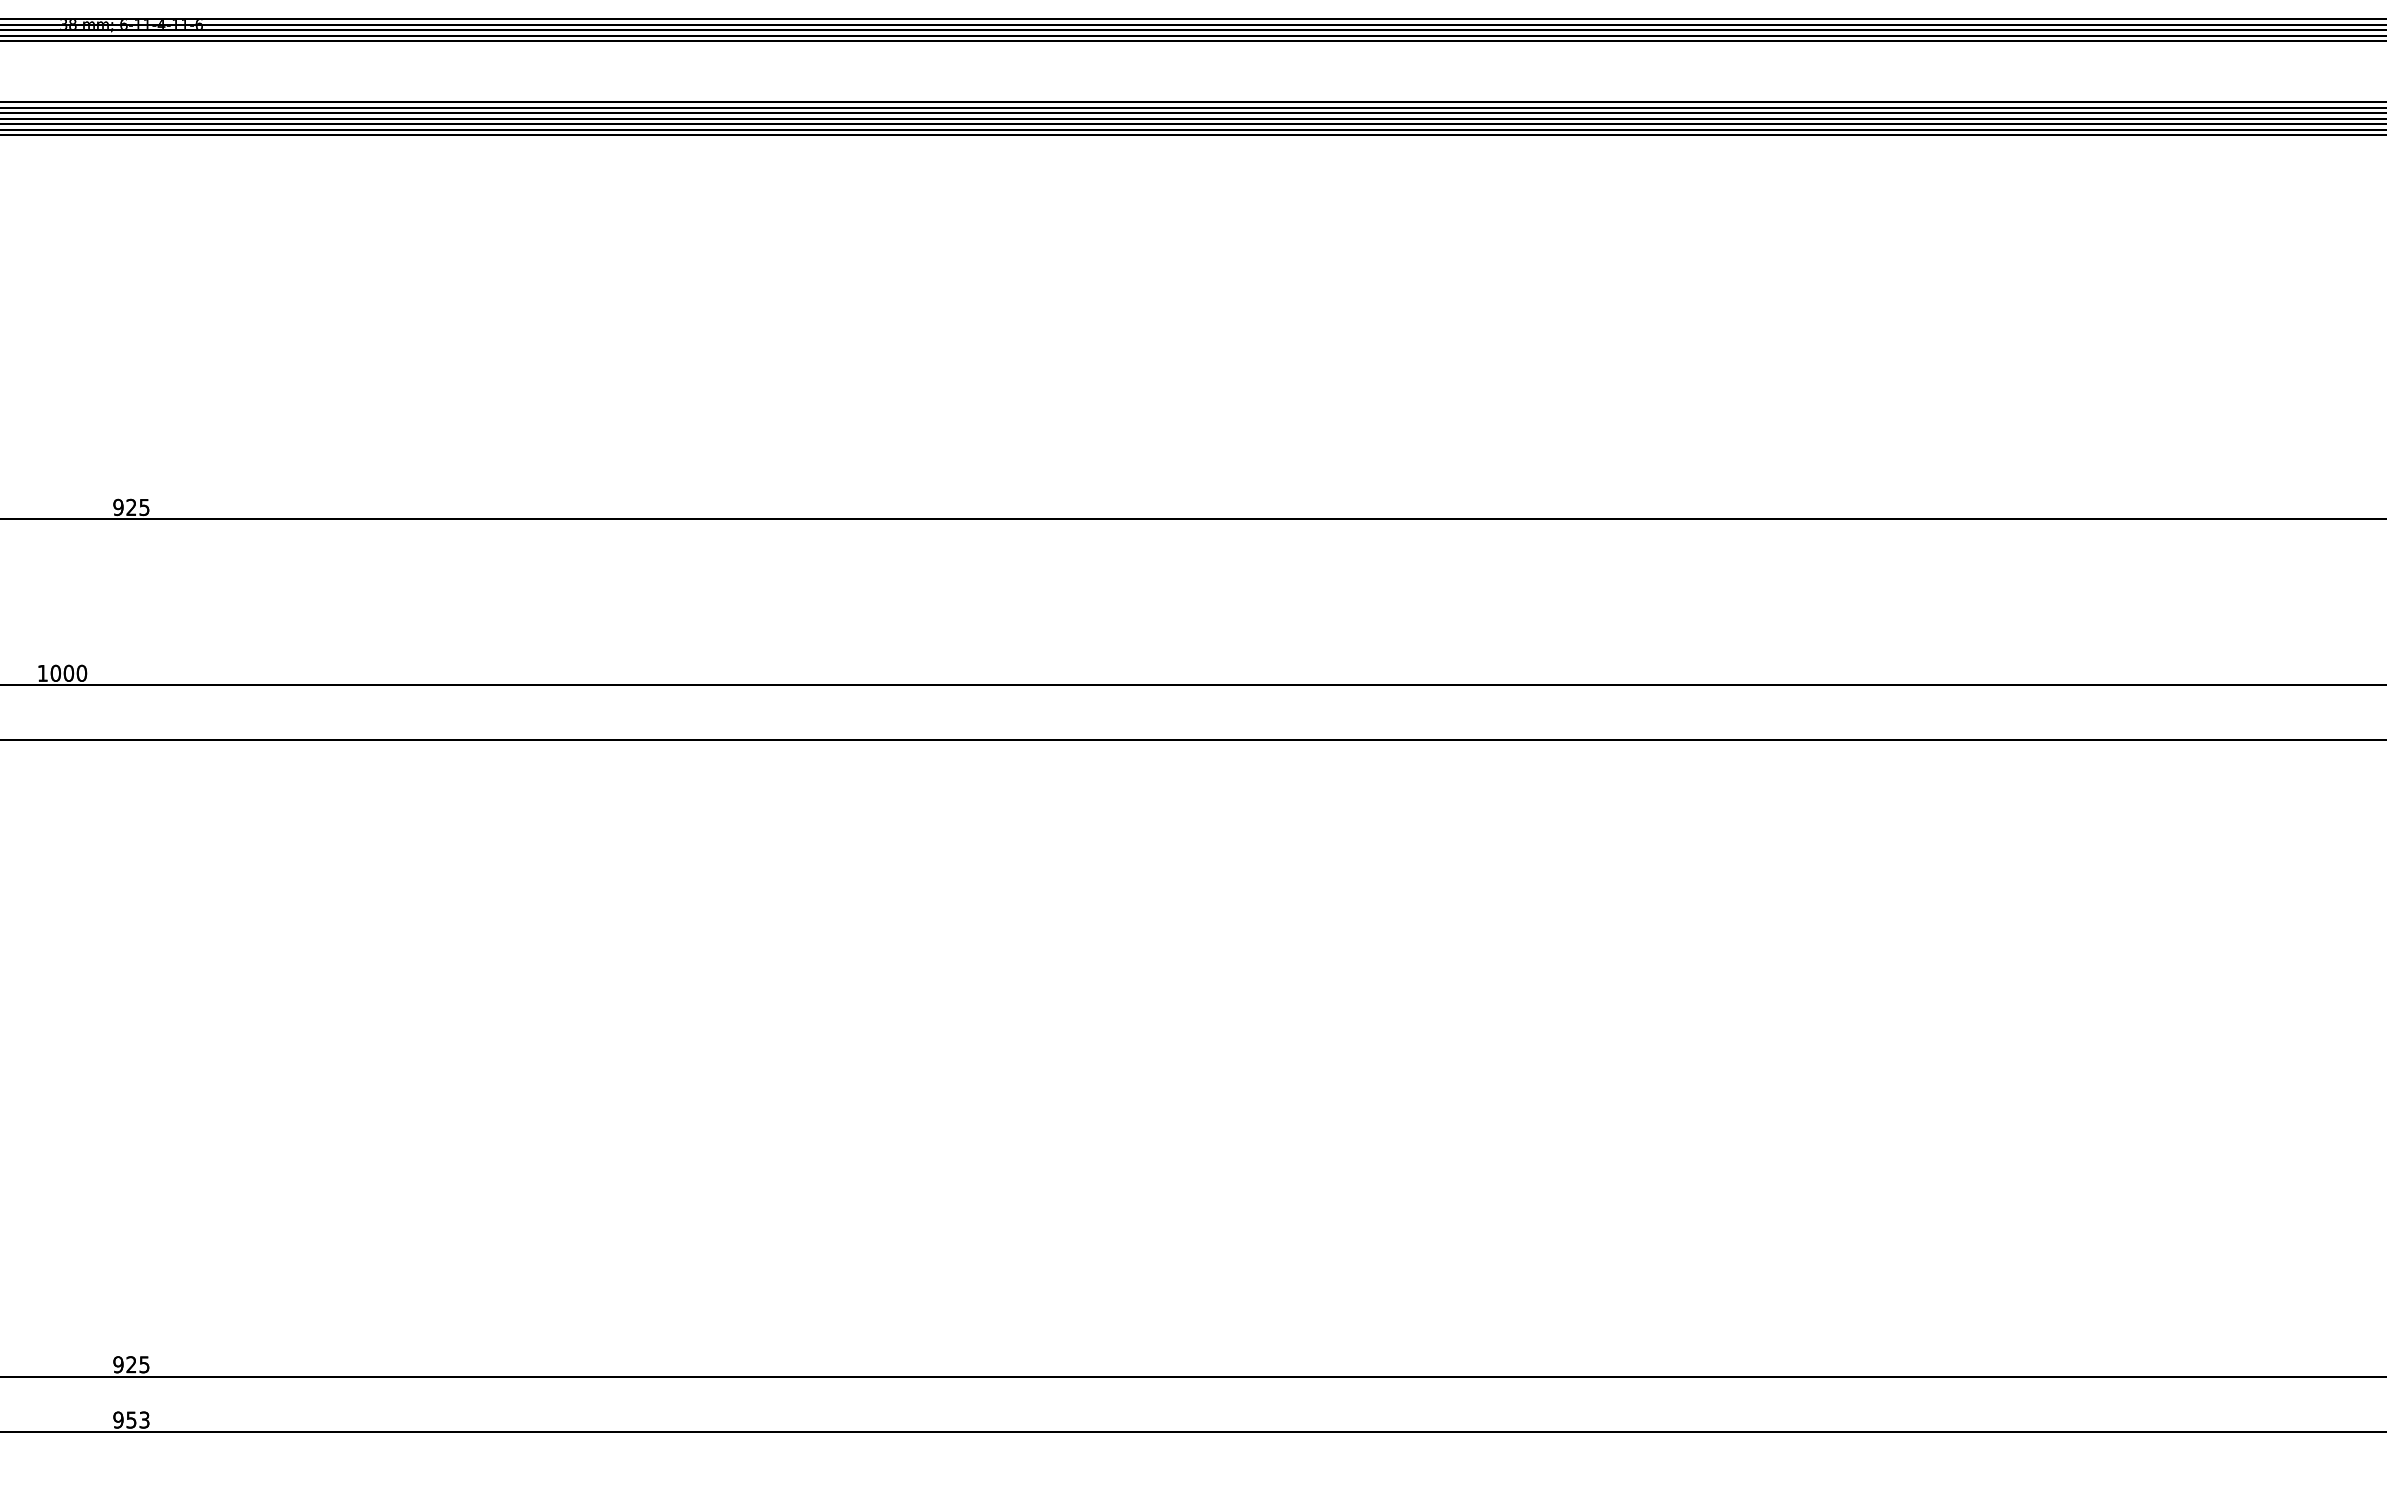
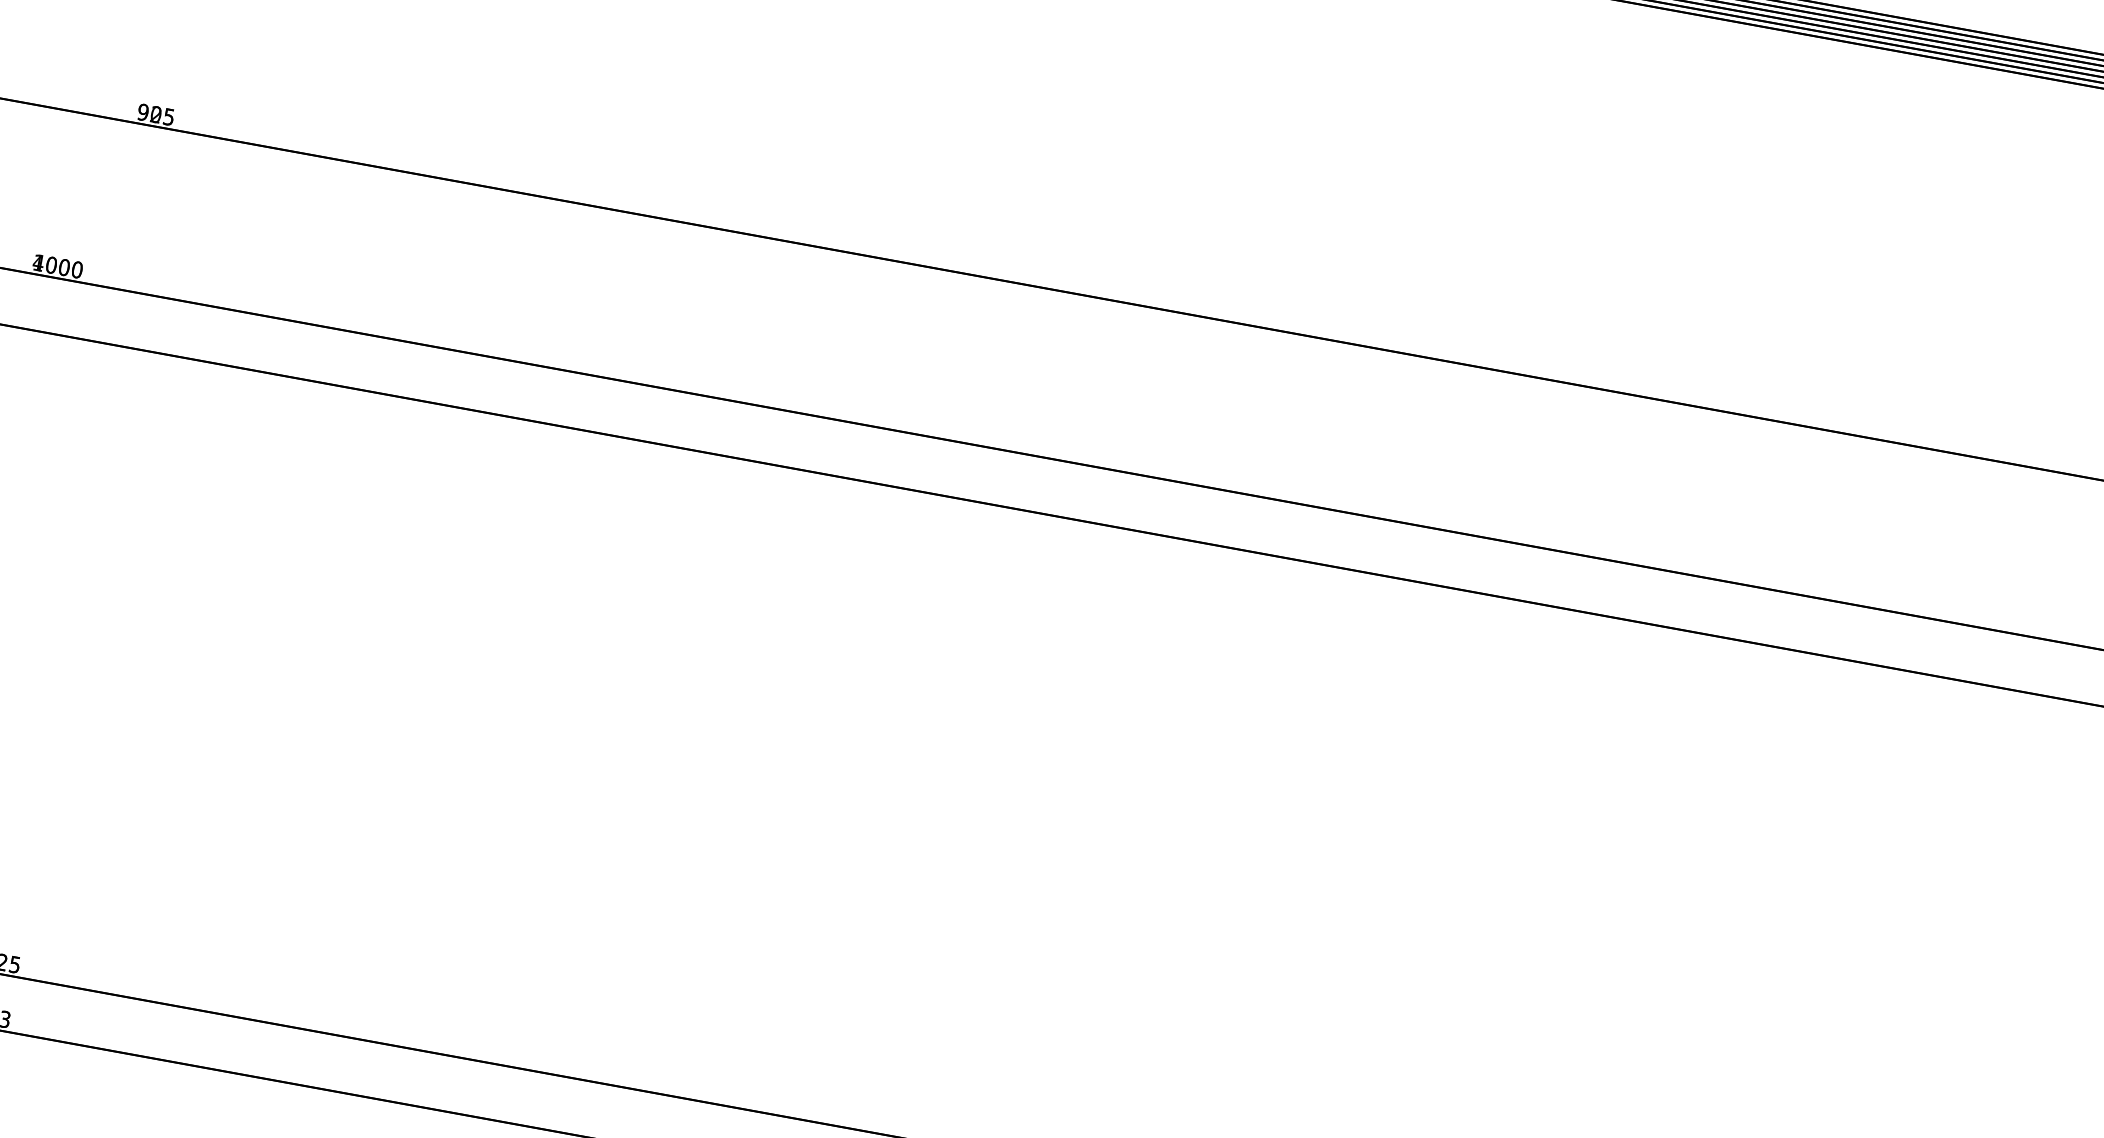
text: (131, 507) -> (156, 114), 925 -> 905
text: (42, 673) -> (38, 262), 1000 -> 4000

